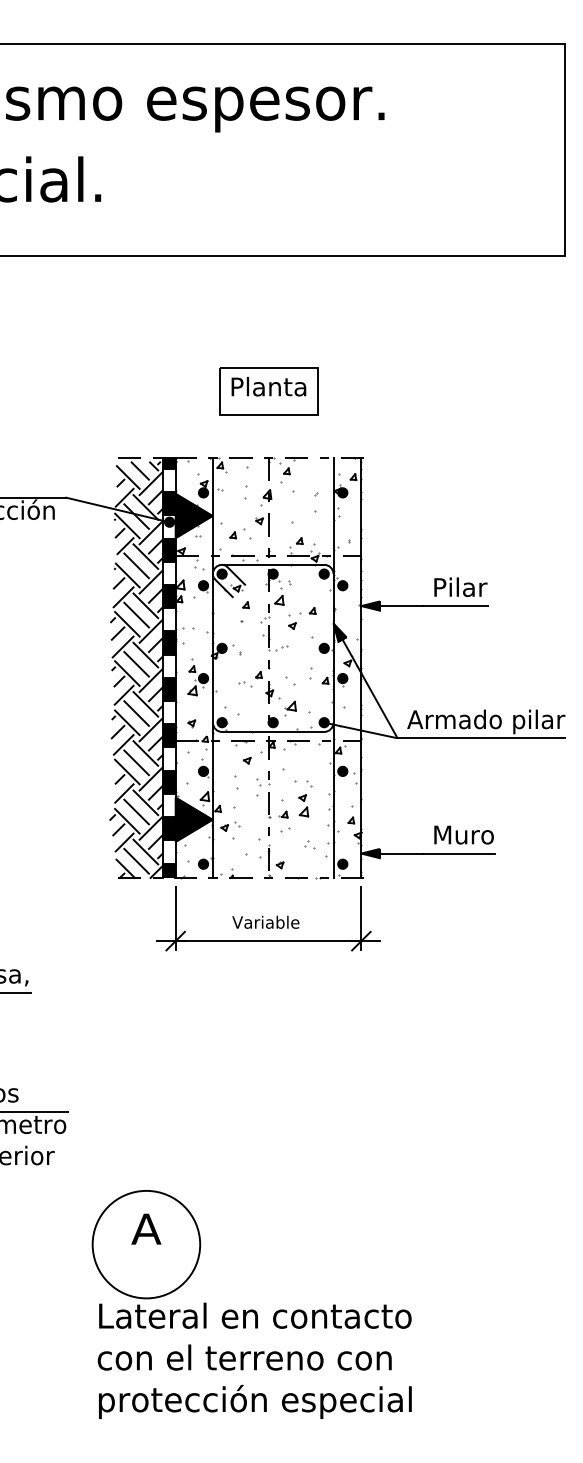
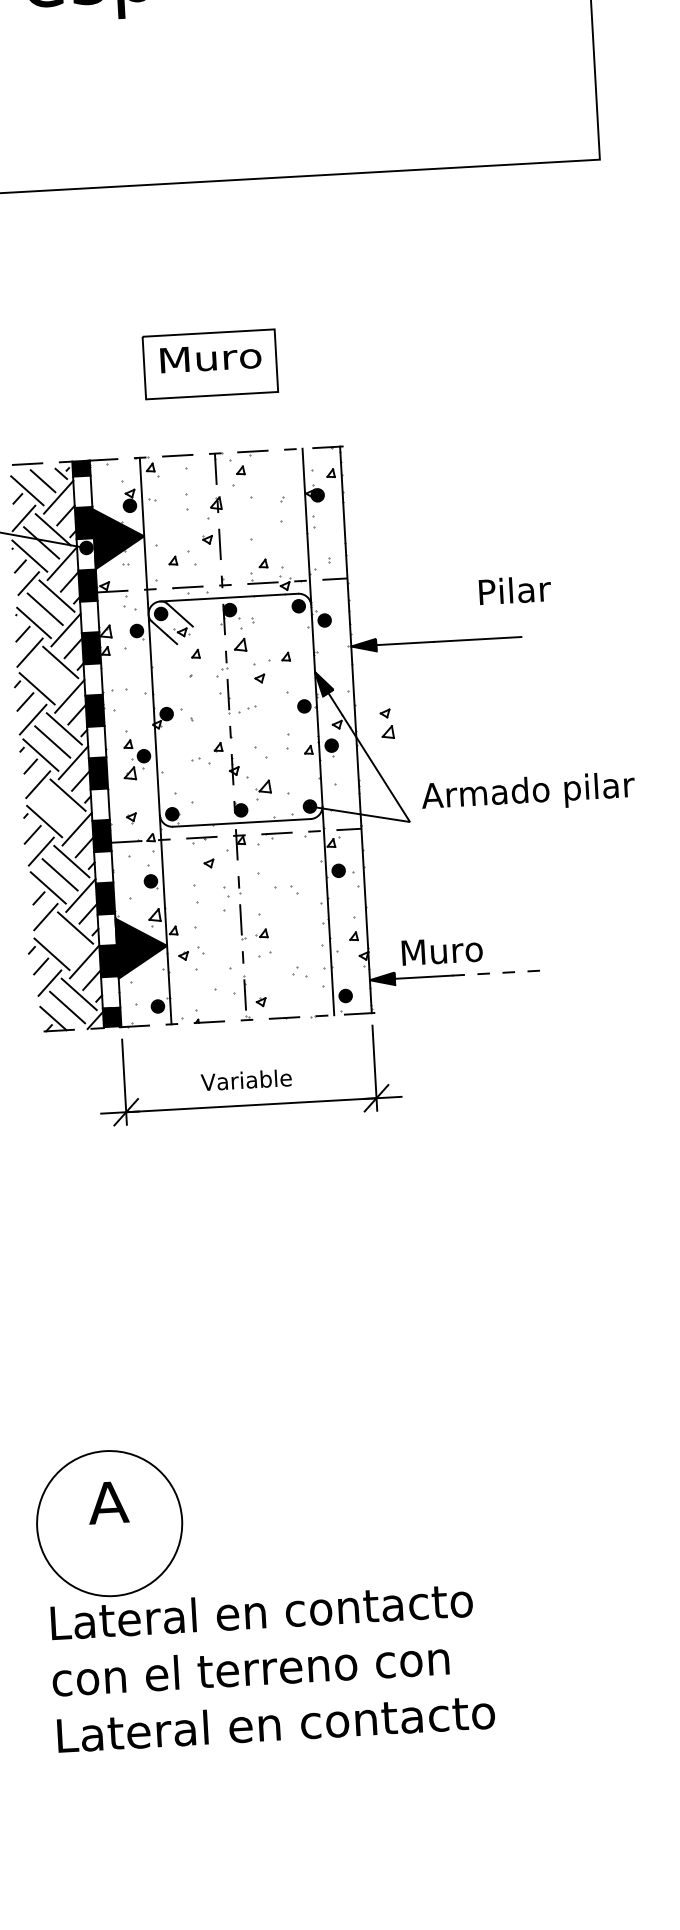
text: (268, 386) -> (209, 357), Planta -> Muro
text: (460, 586) -> (514, 589), moved
line: (136, 614) -> (48, 674), removed
line: (136, 713) -> (56, 808), removed
line: (481, 738) -> (523, 816), removed
part: (303, 805) -> (386, 723), moved
line: (136, 811) -> (63, 940), removed
text: (463, 834) -> (441, 950), moved
line: (459, 853) -> (502, 972), solid -> dashed
text: (261, 1401) -> (276, 1726), protección especial -> Lateral en contacto

